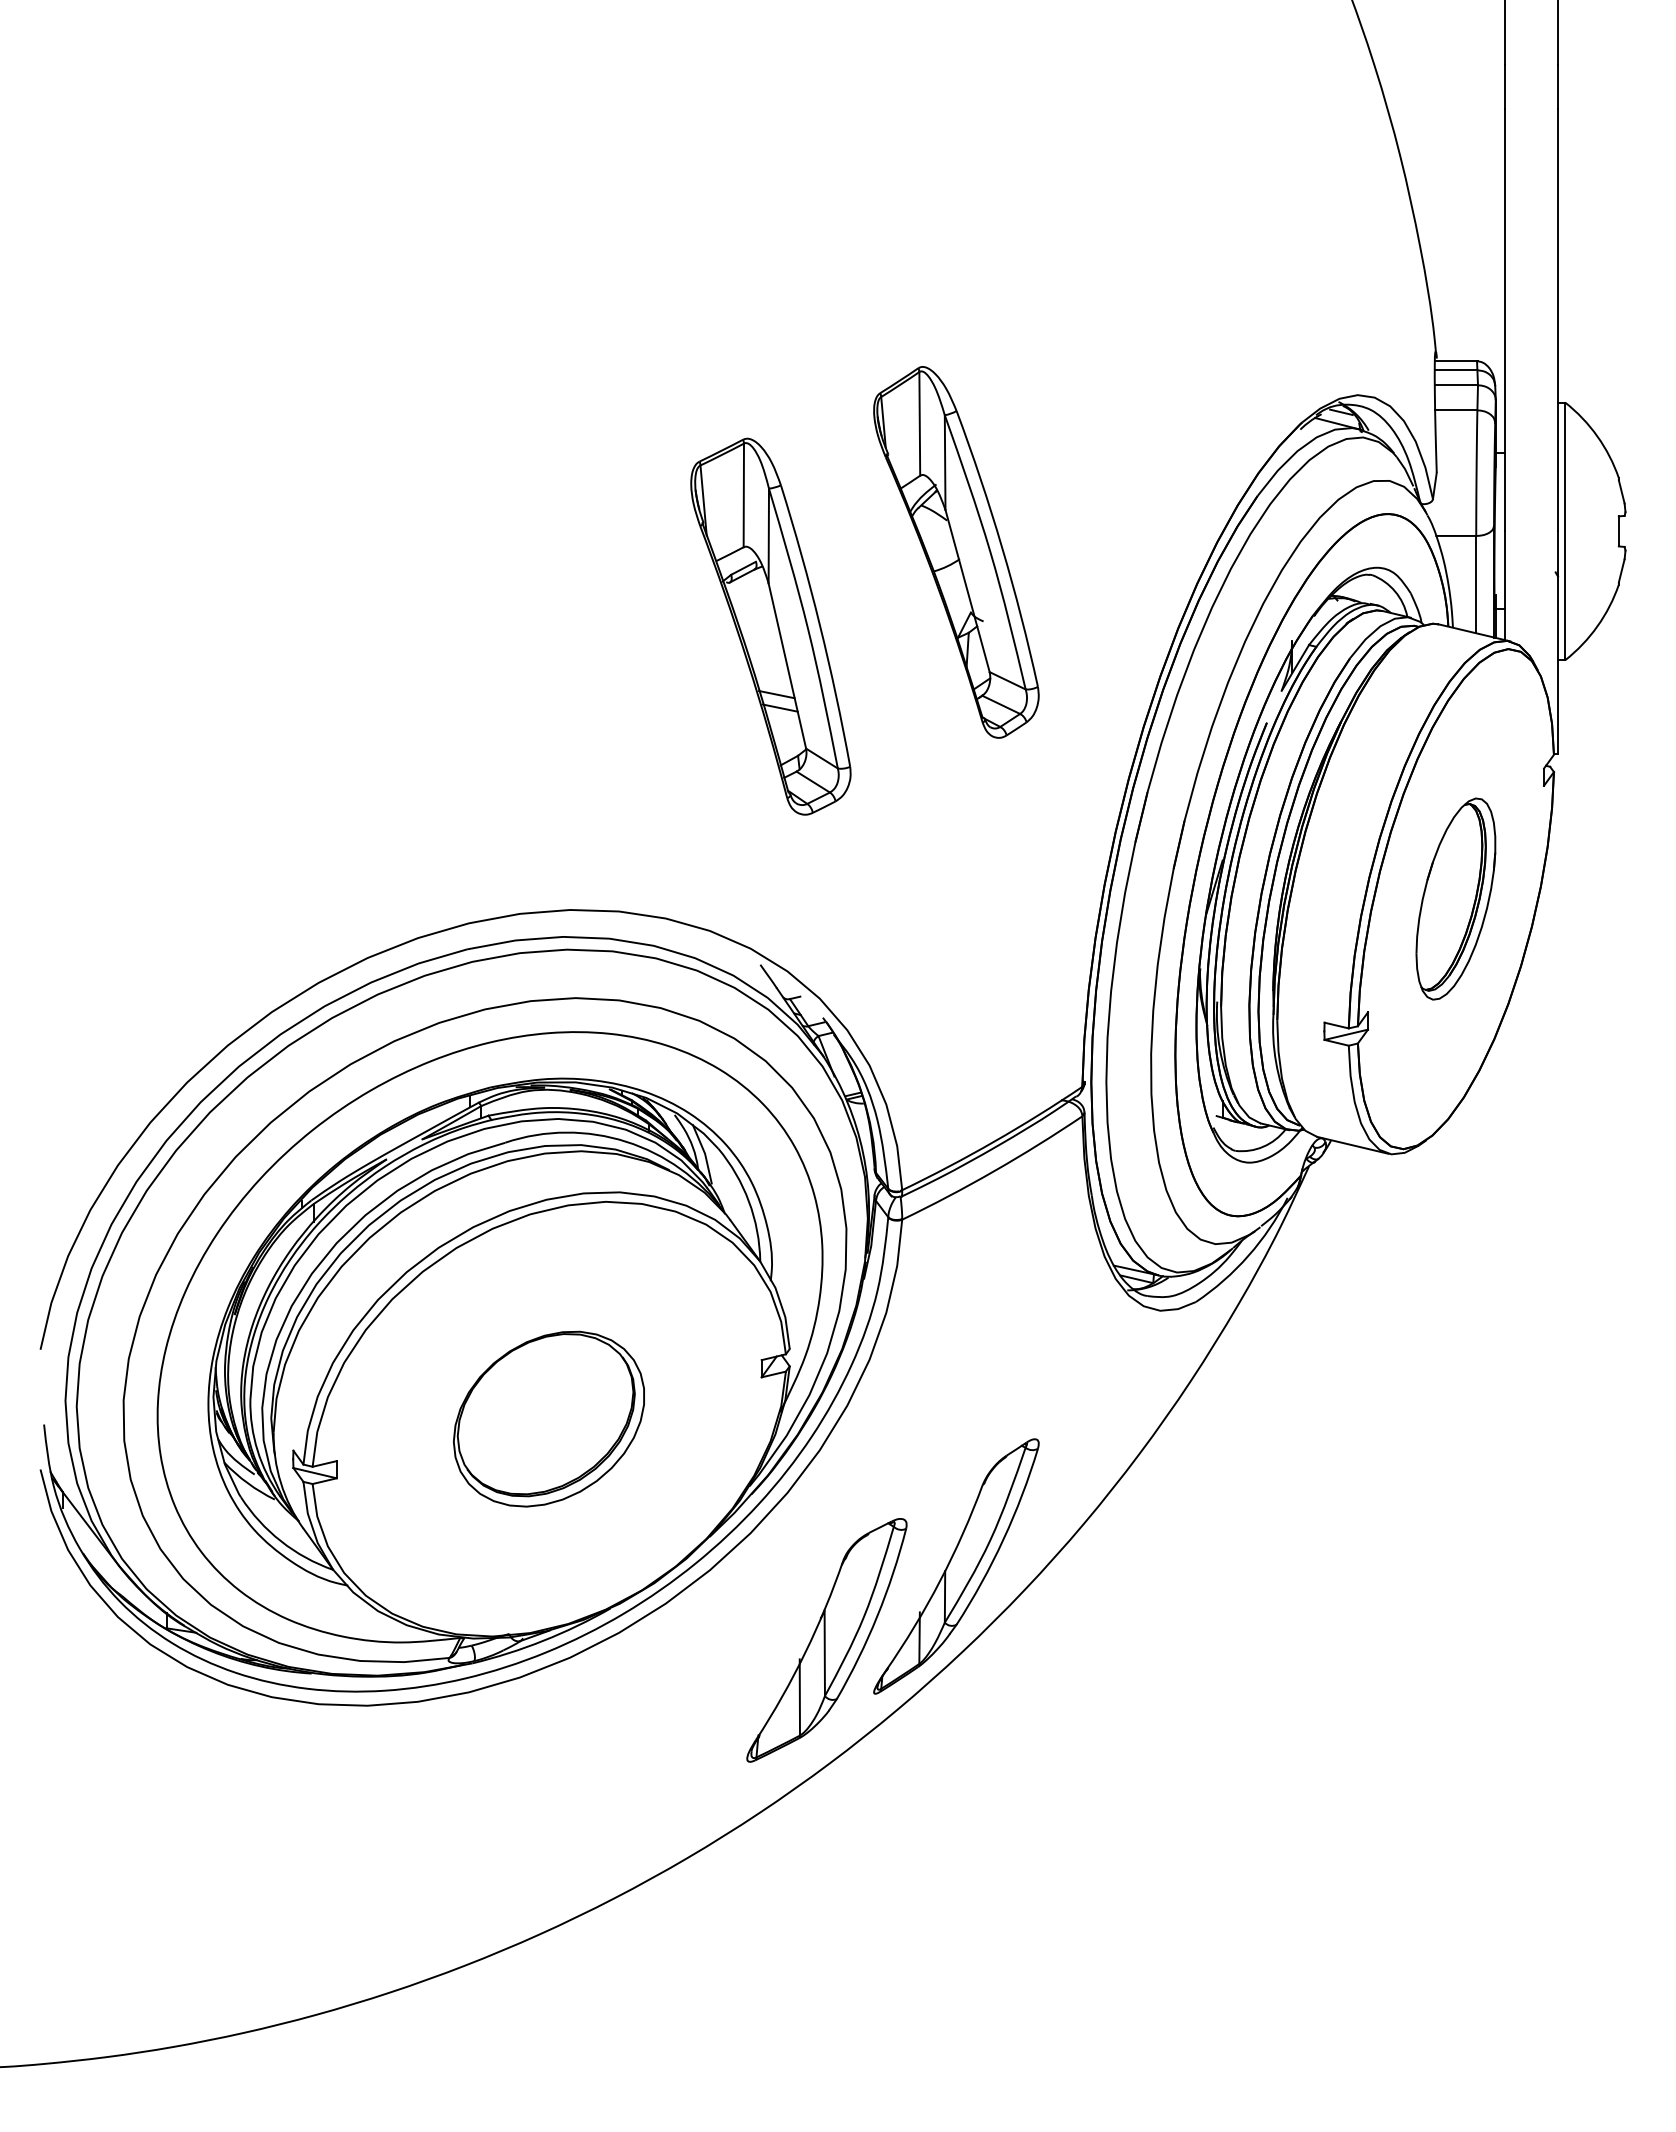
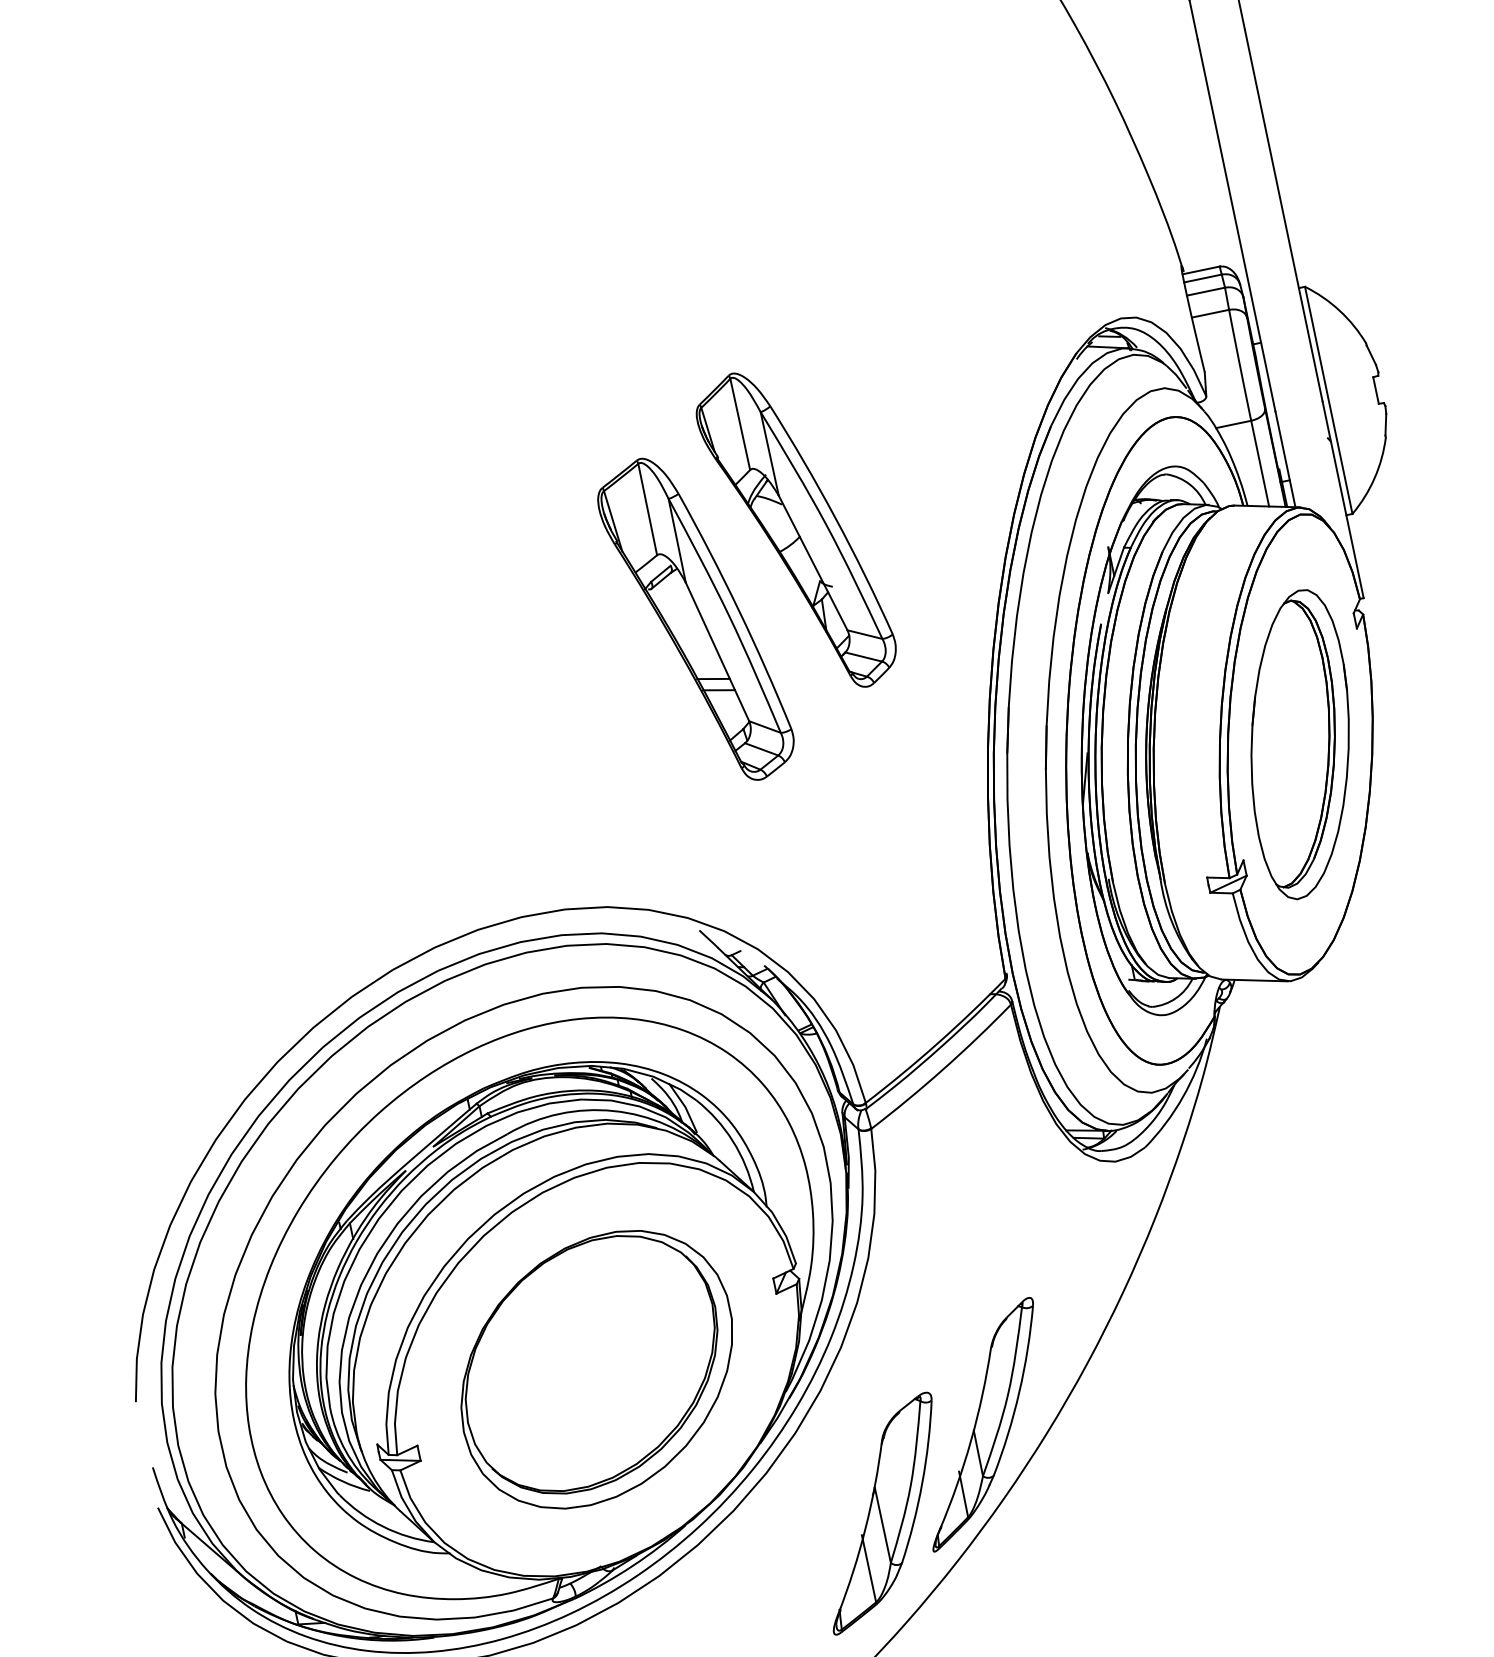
part: (770, 626) -> (695, 620), moved
part: (1455, 898) -> (1299, 744), size x1.67
part: (548, 1418) -> (596, 1369), size x1.67

